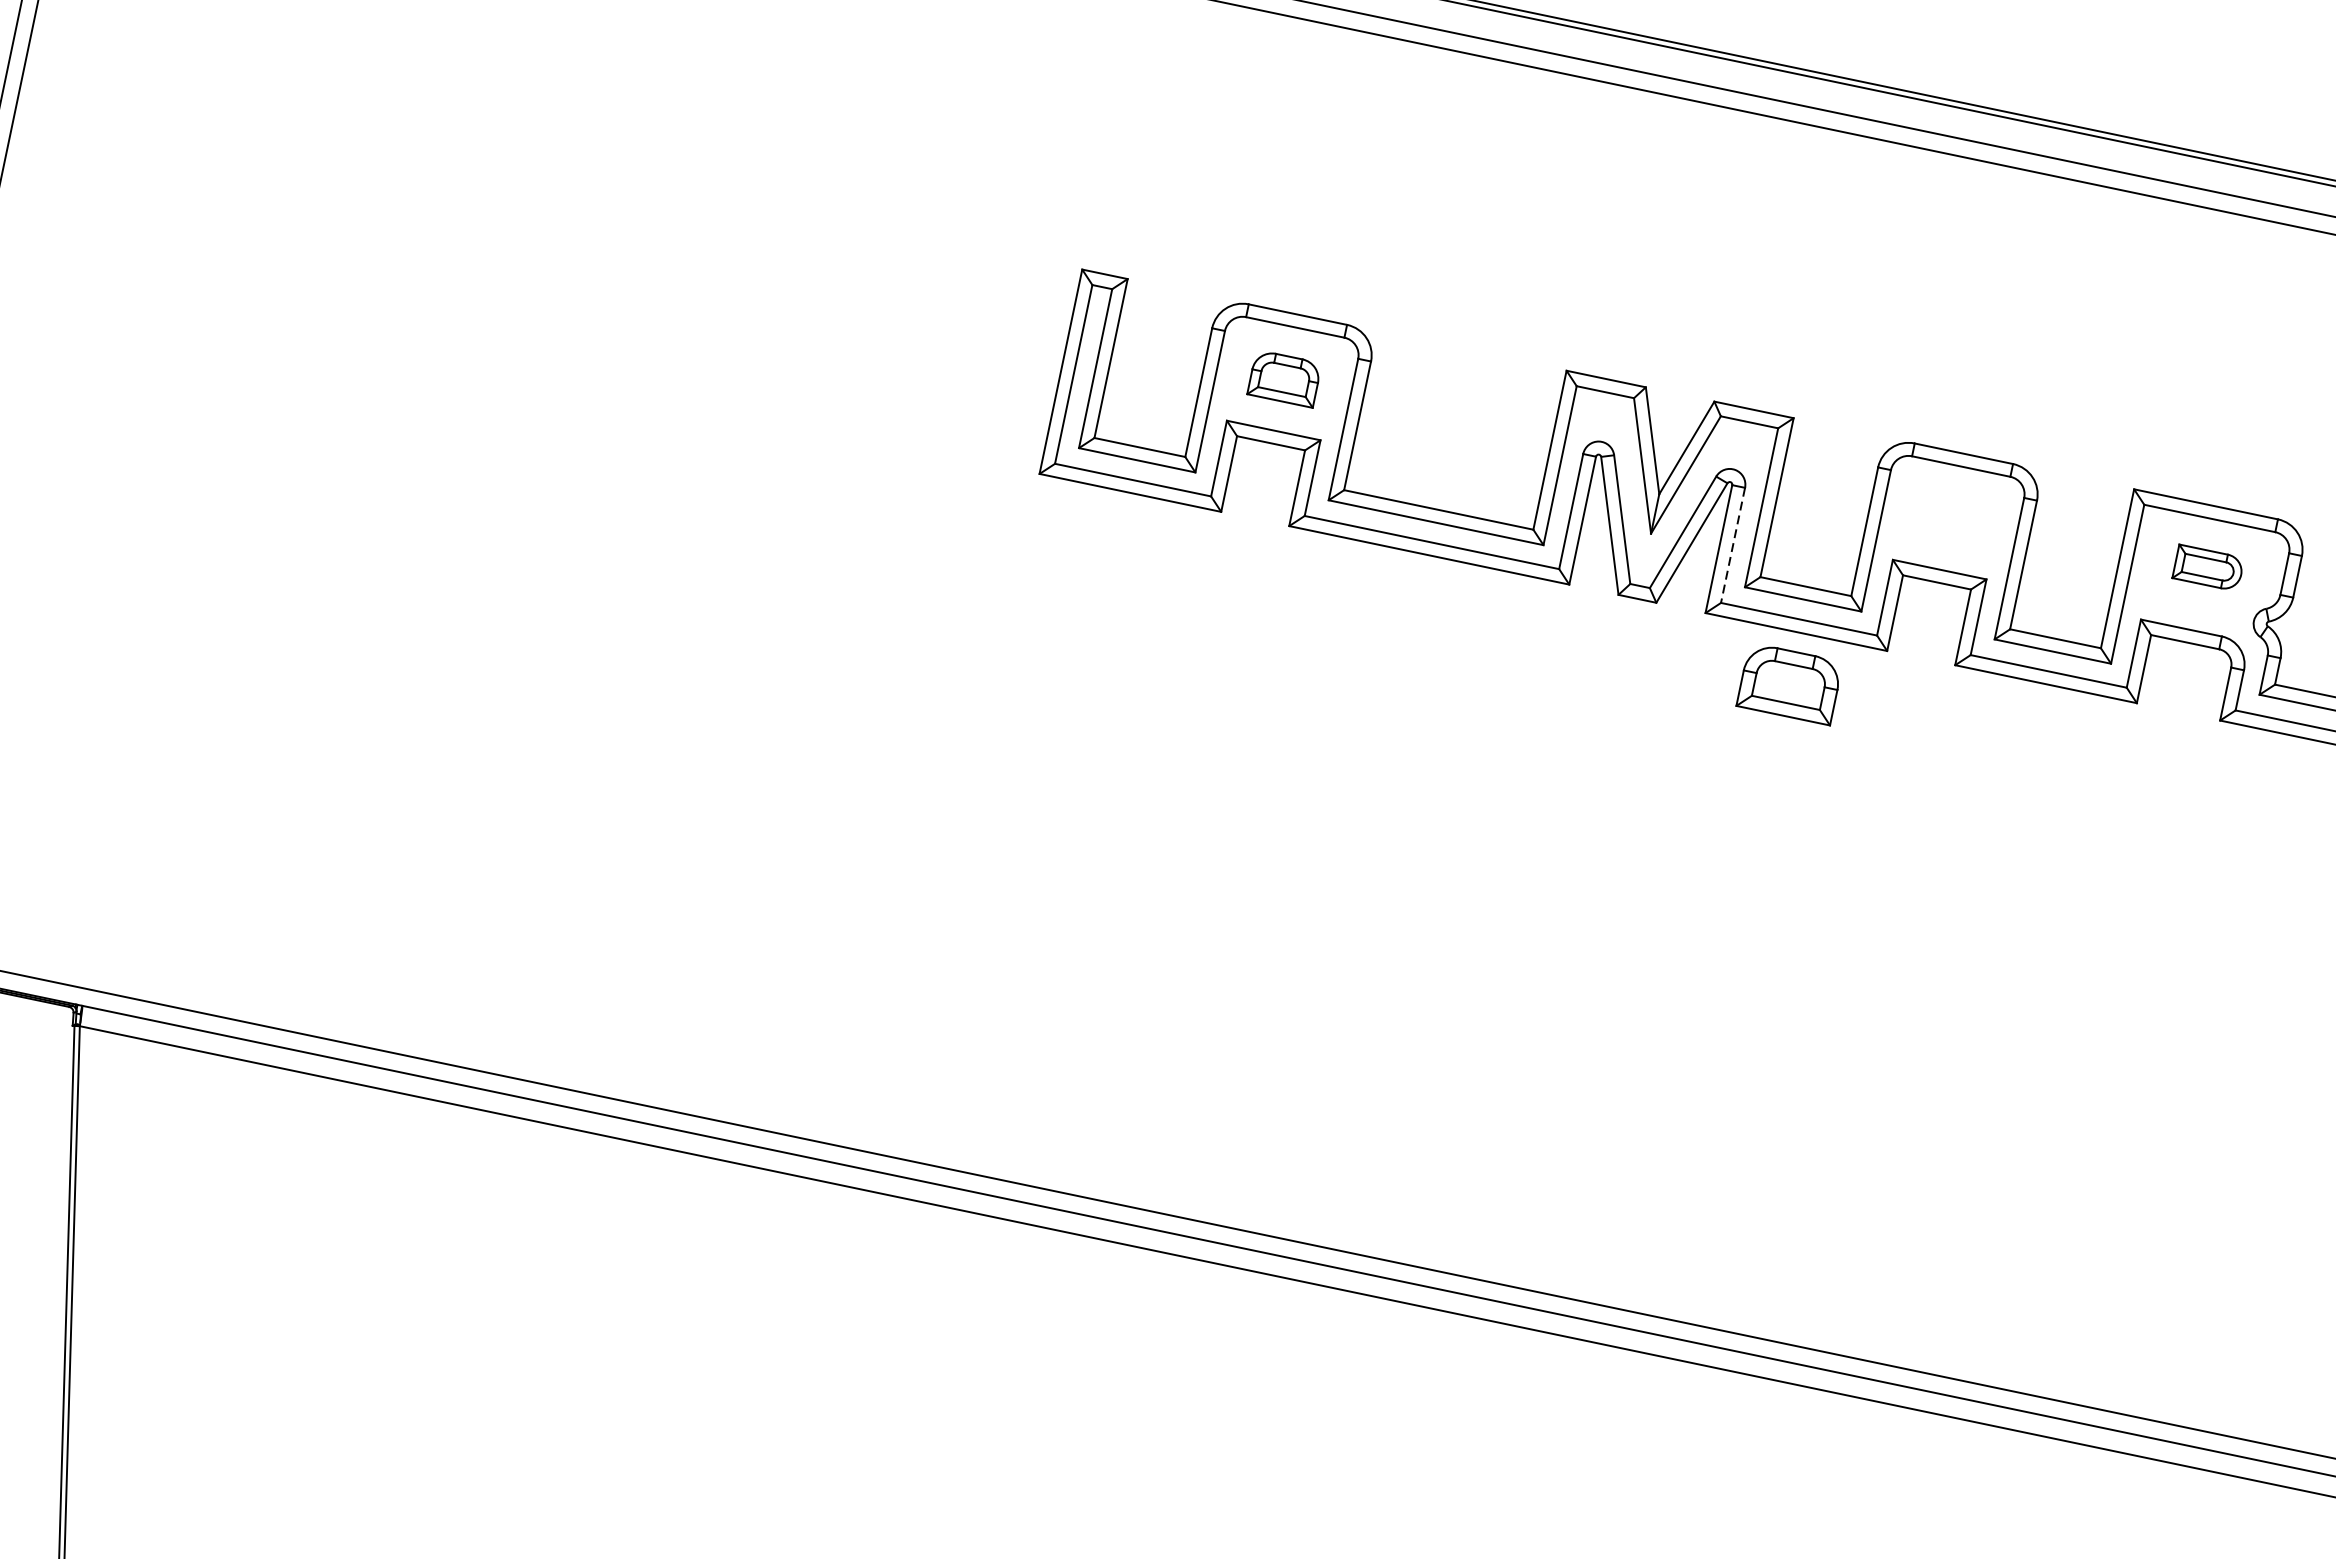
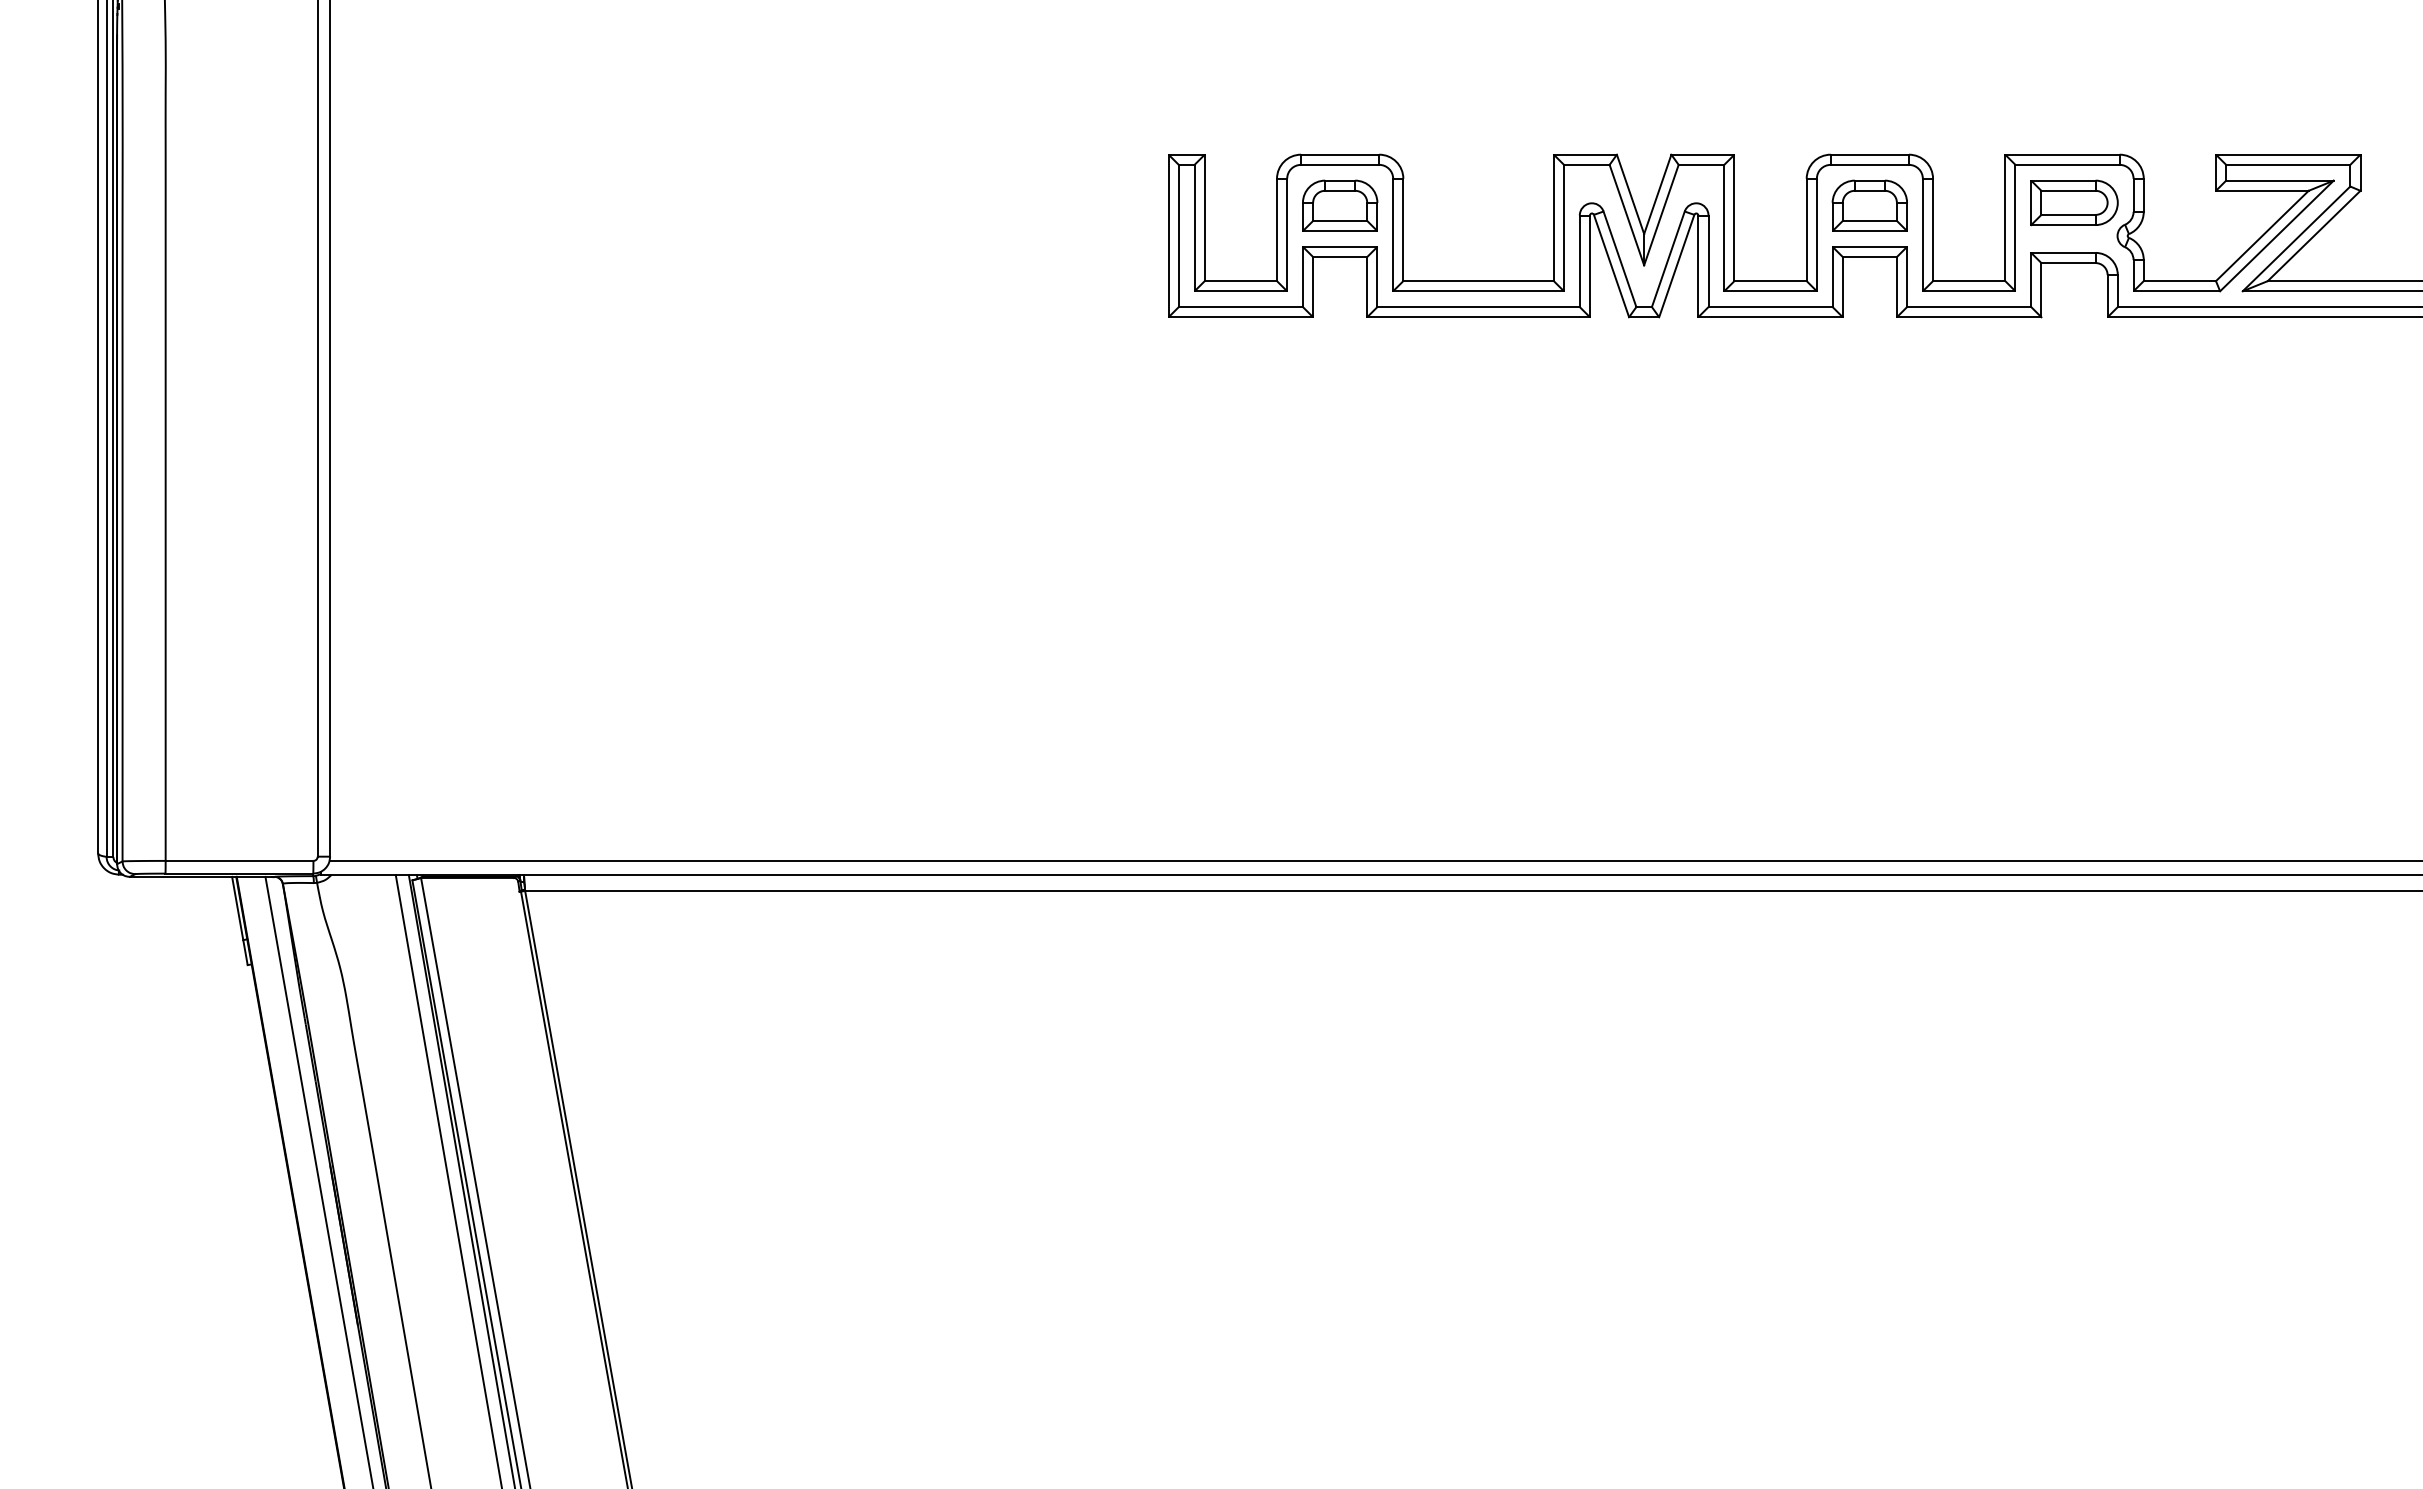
part: (1285, 378) -> (1340, 205), size x1.43
line: (1732, 545) -> (1708, 261), dashed -> solid
part: (2208, 567) -> (2074, 202), size x1.67
part: (1789, 683) -> (1869, 205), moved

